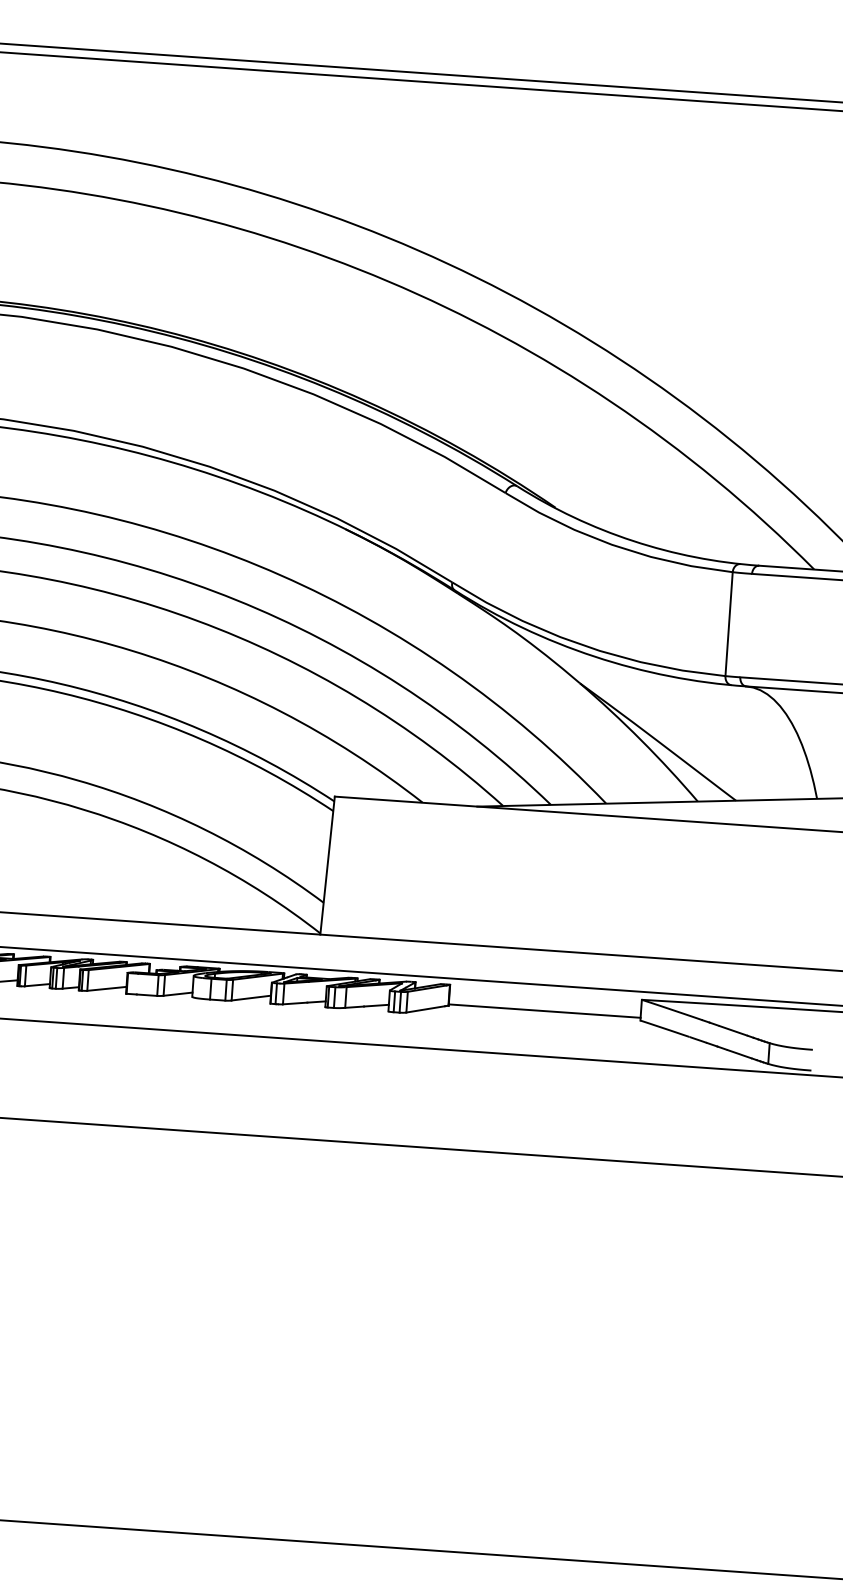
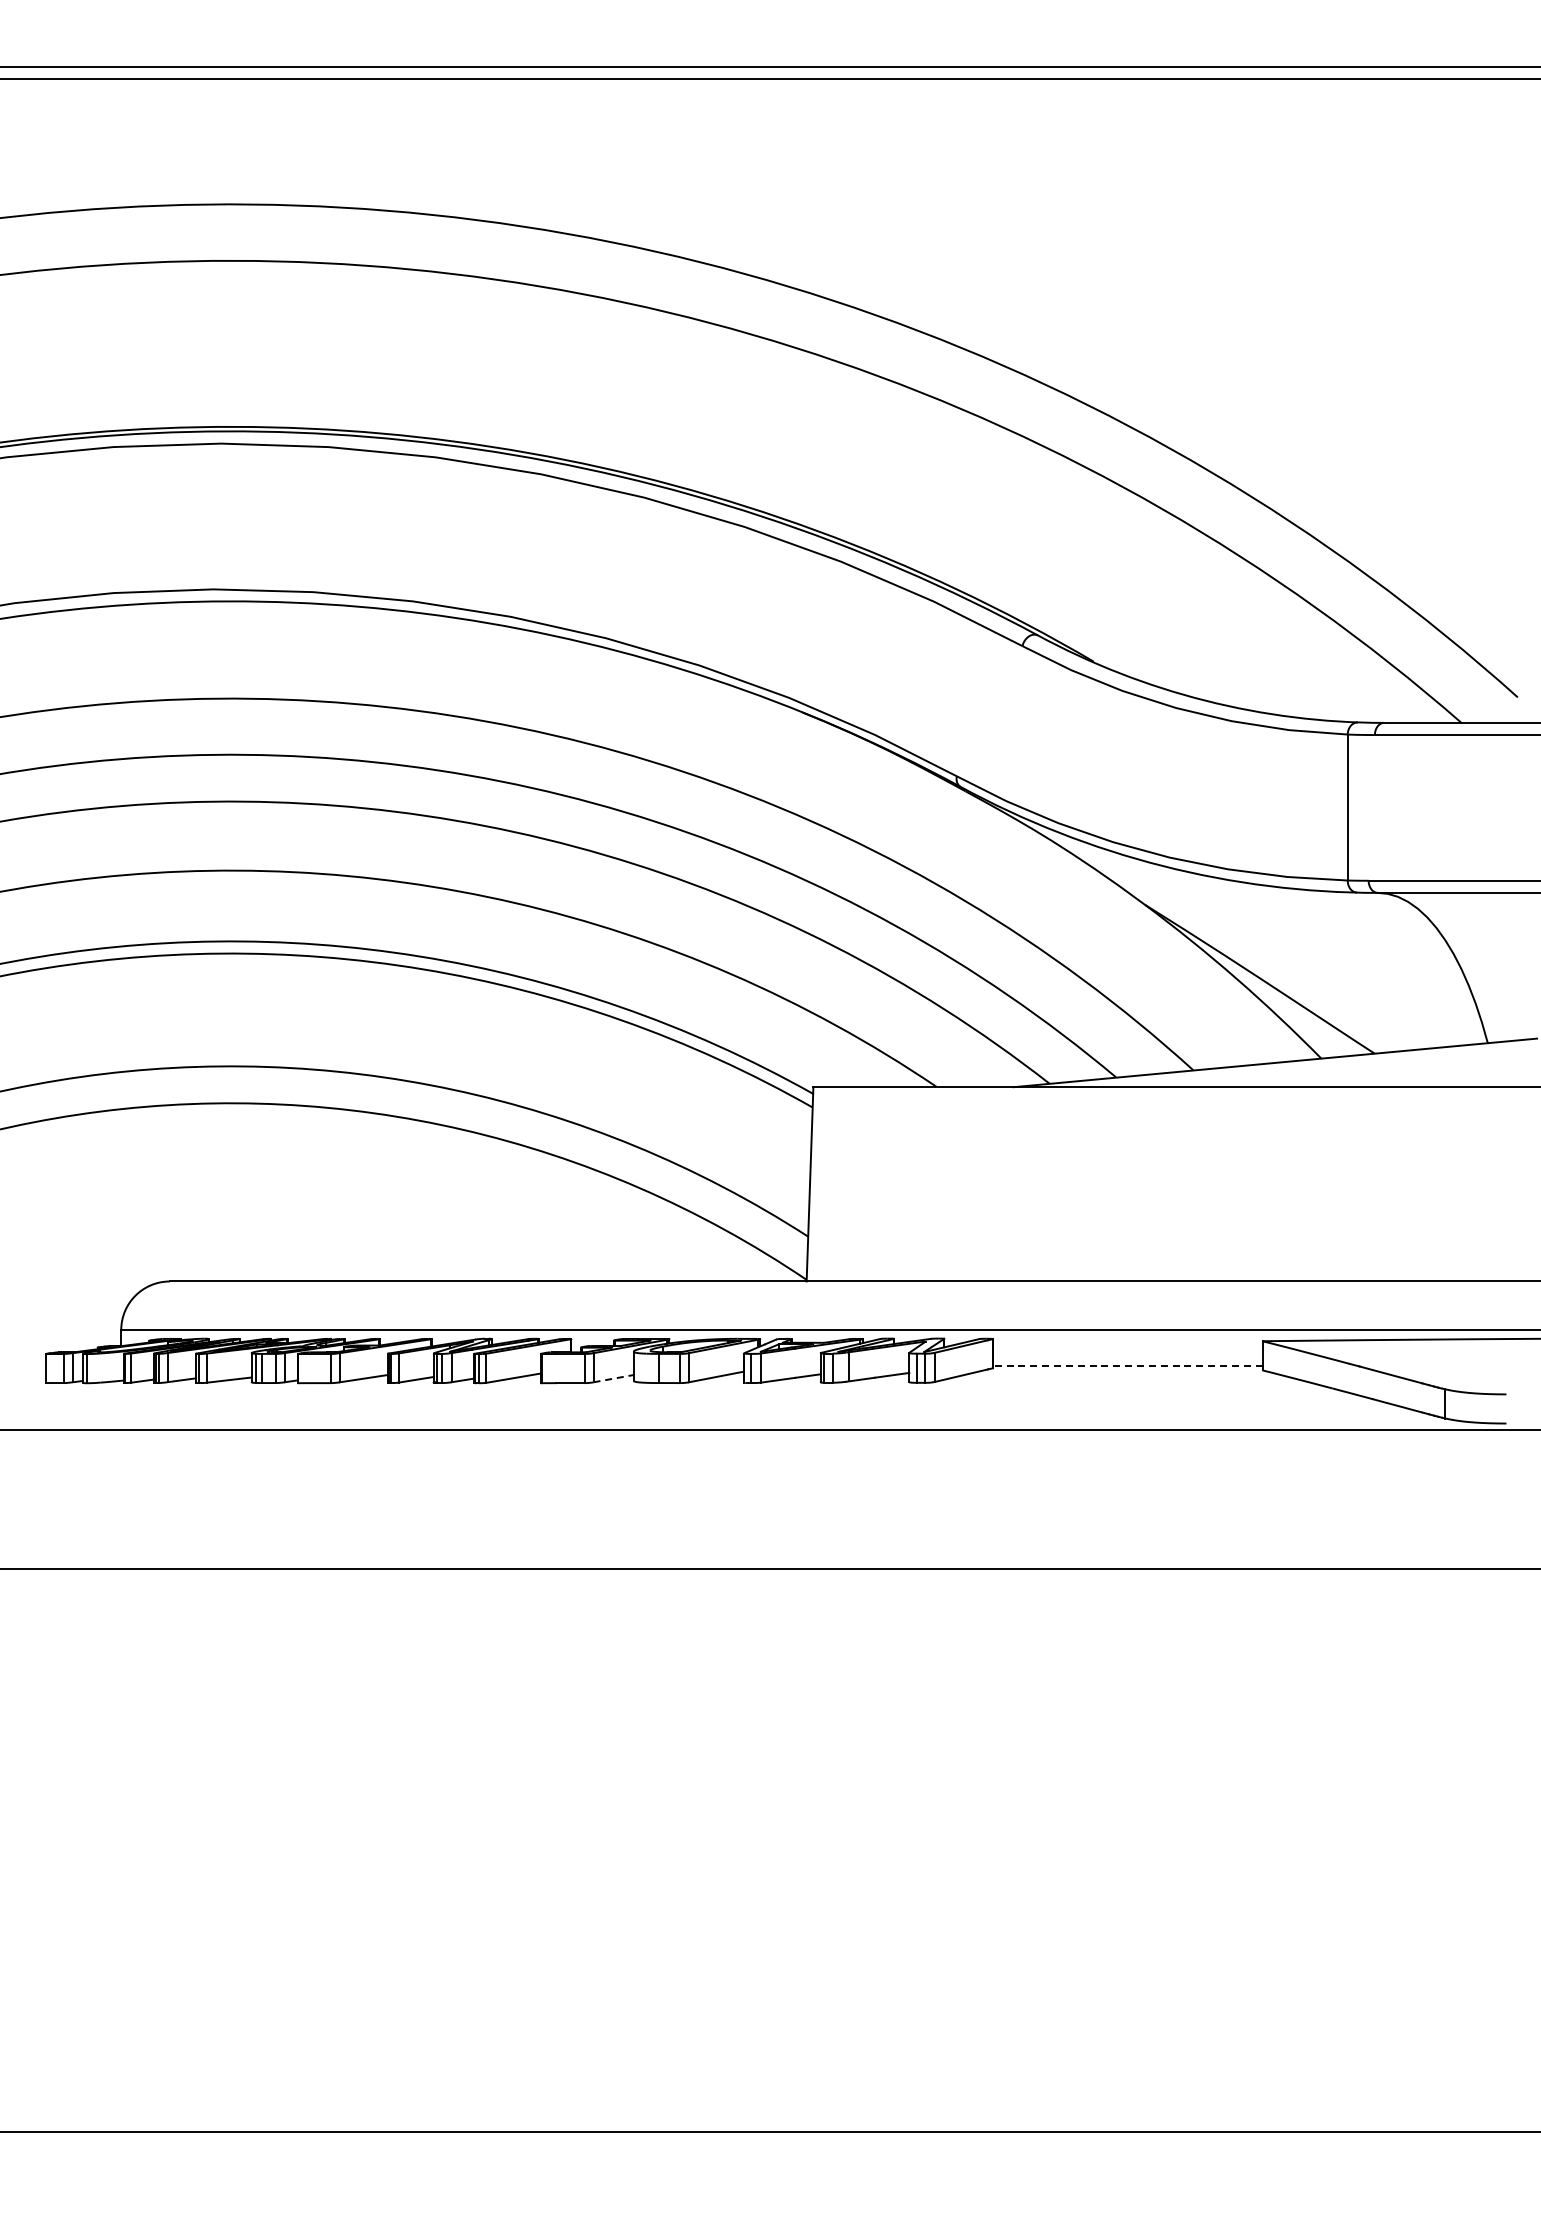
line: (178, 994) -> (614, 1378), solid -> dashed
line: (544, 1011) -> (1127, 1366), solid -> dashed

